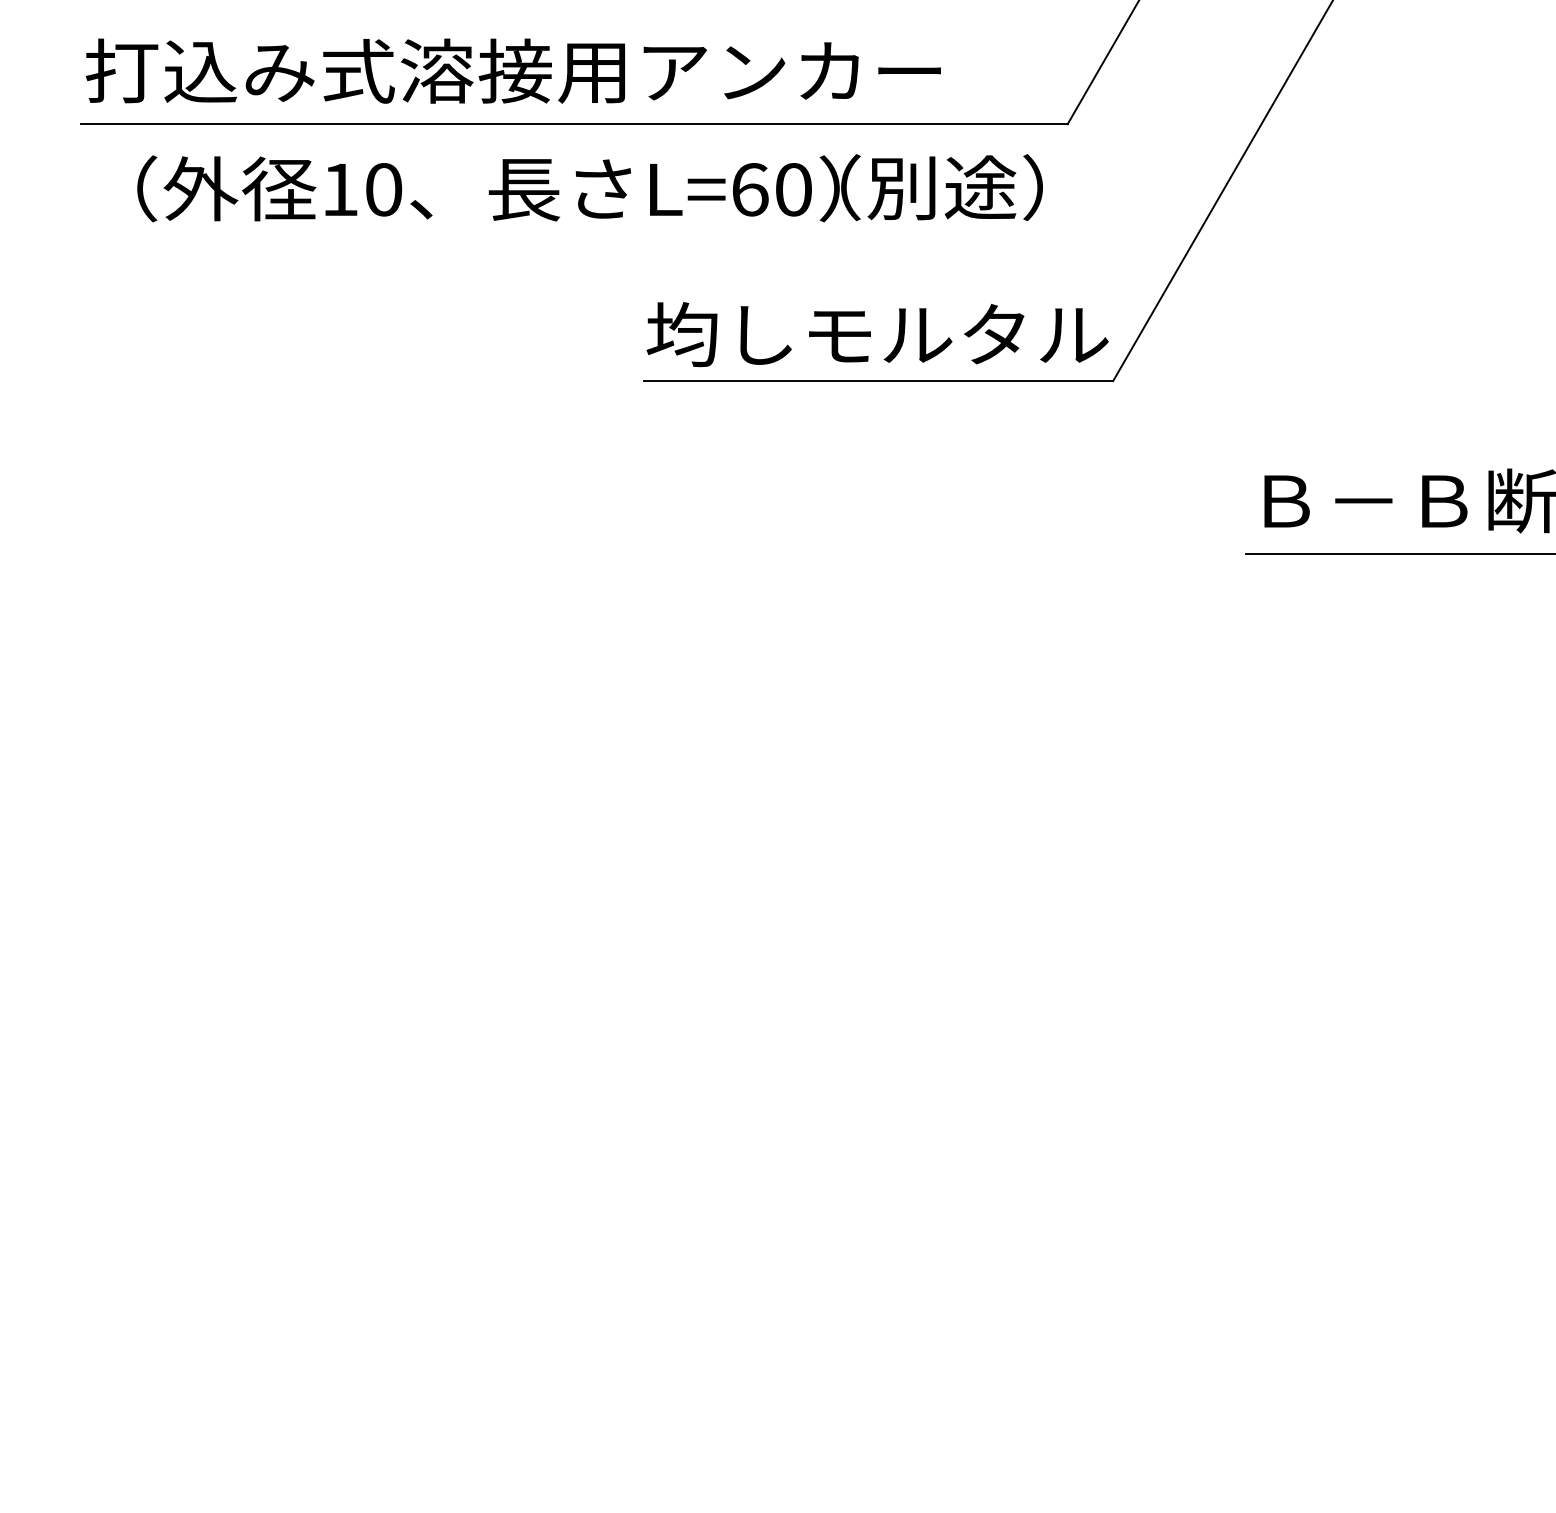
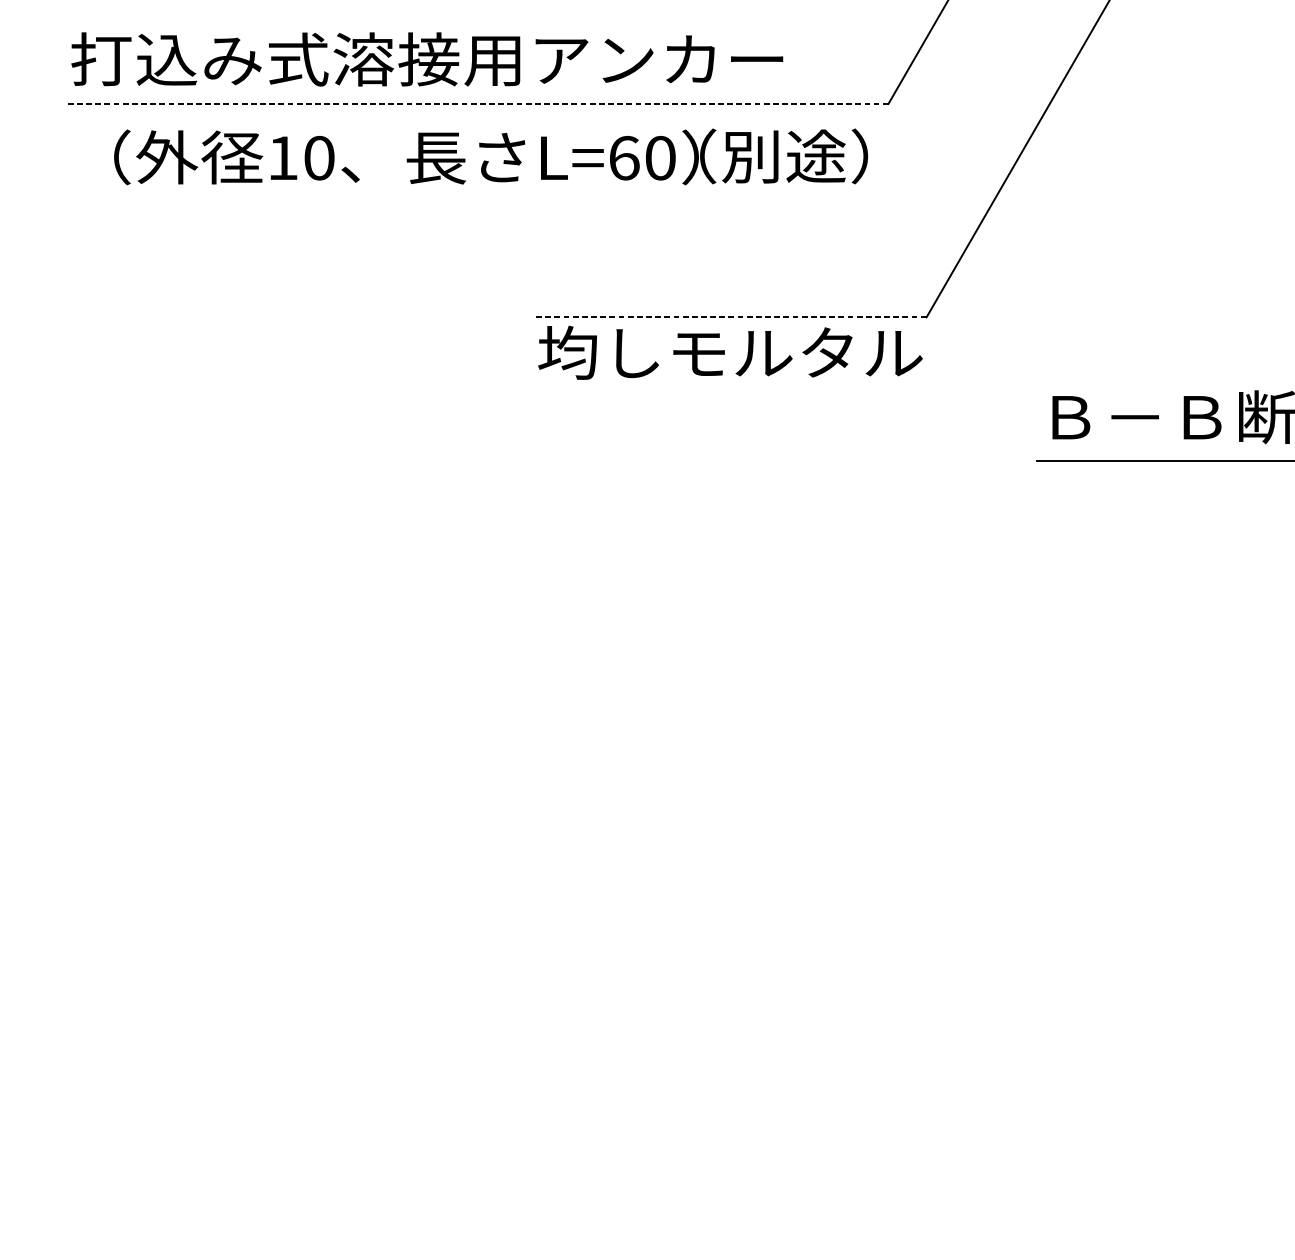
line: (573, 124) -> (477, 103), solid -> dashed
text: (877, 334) -> (730, 352), moved
line: (878, 380) -> (731, 316), solid -> dashed

